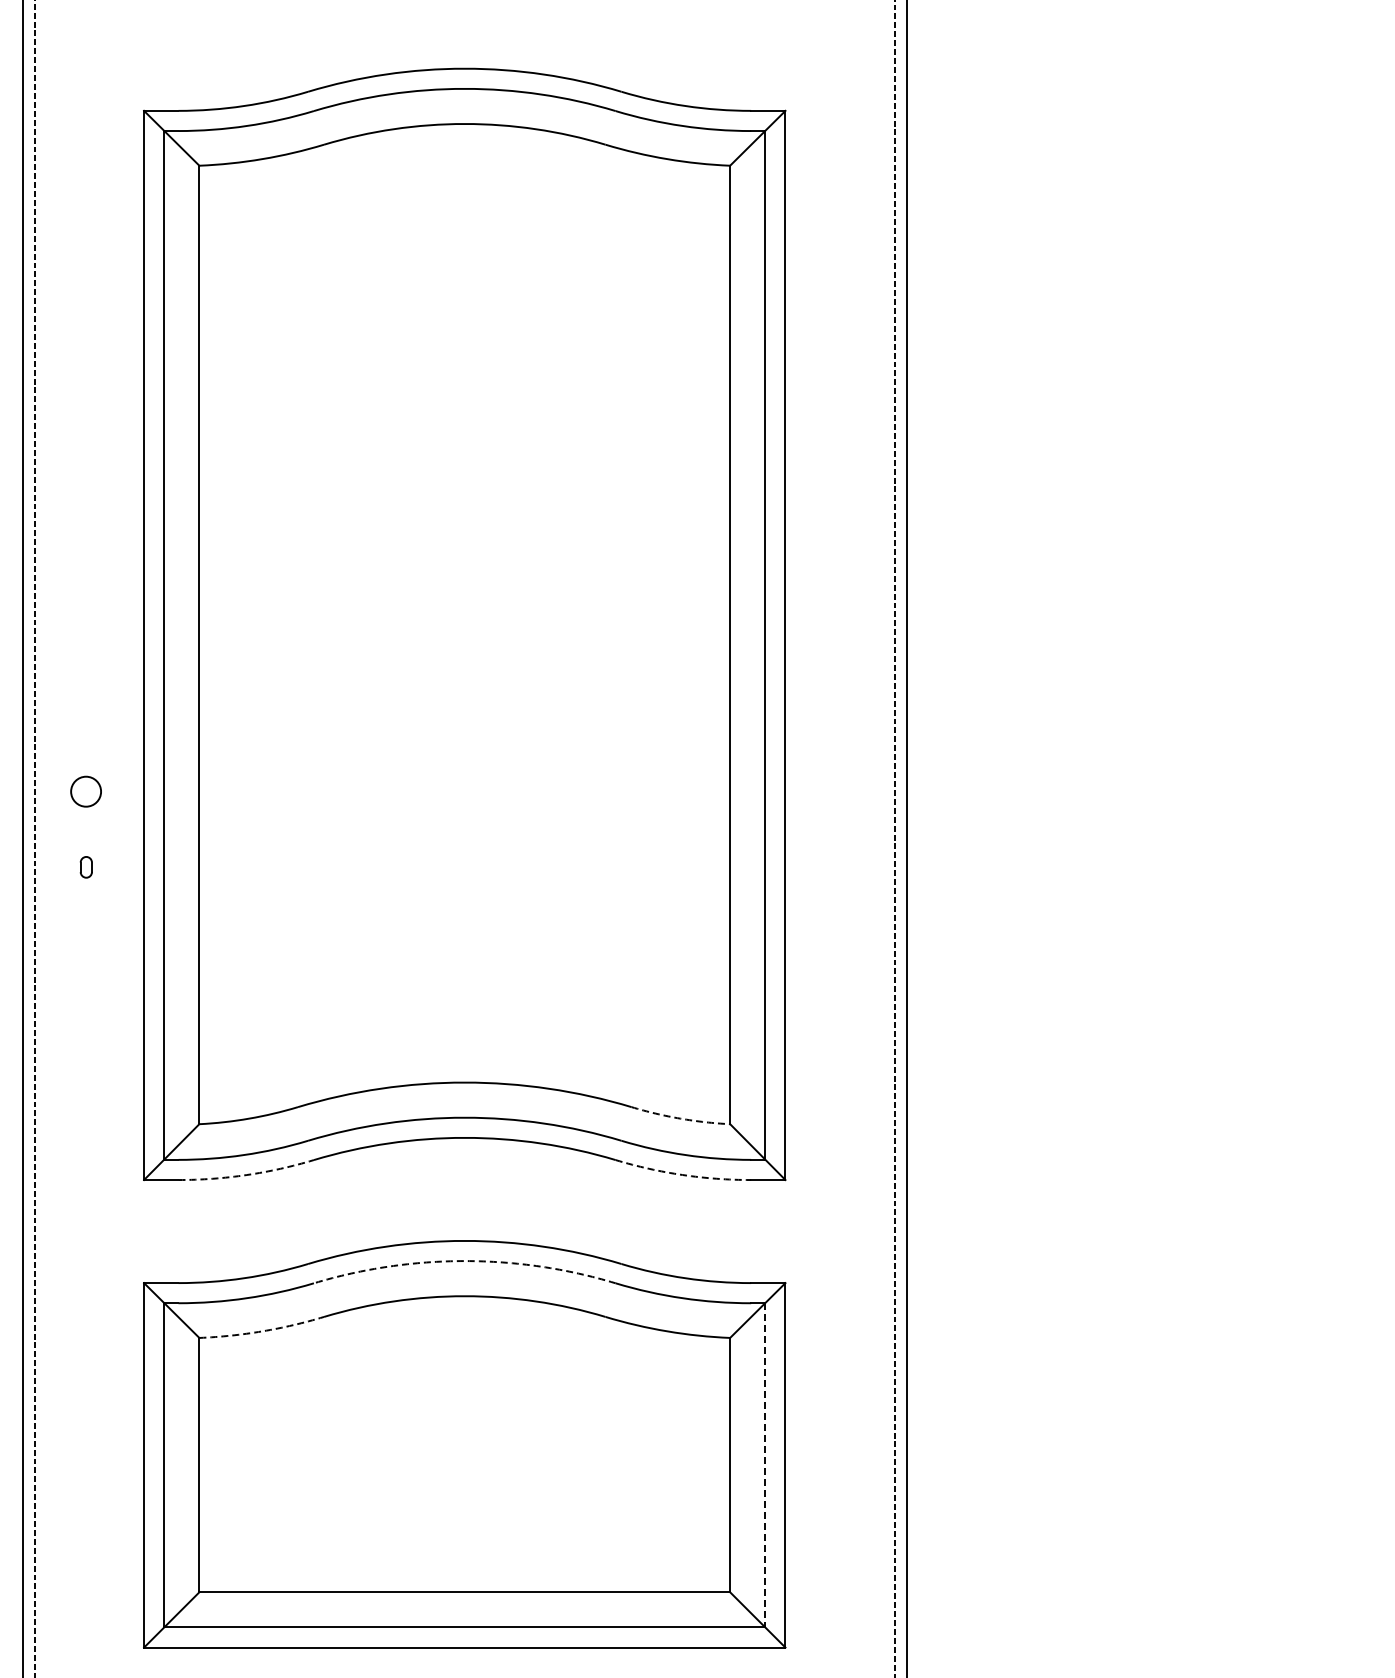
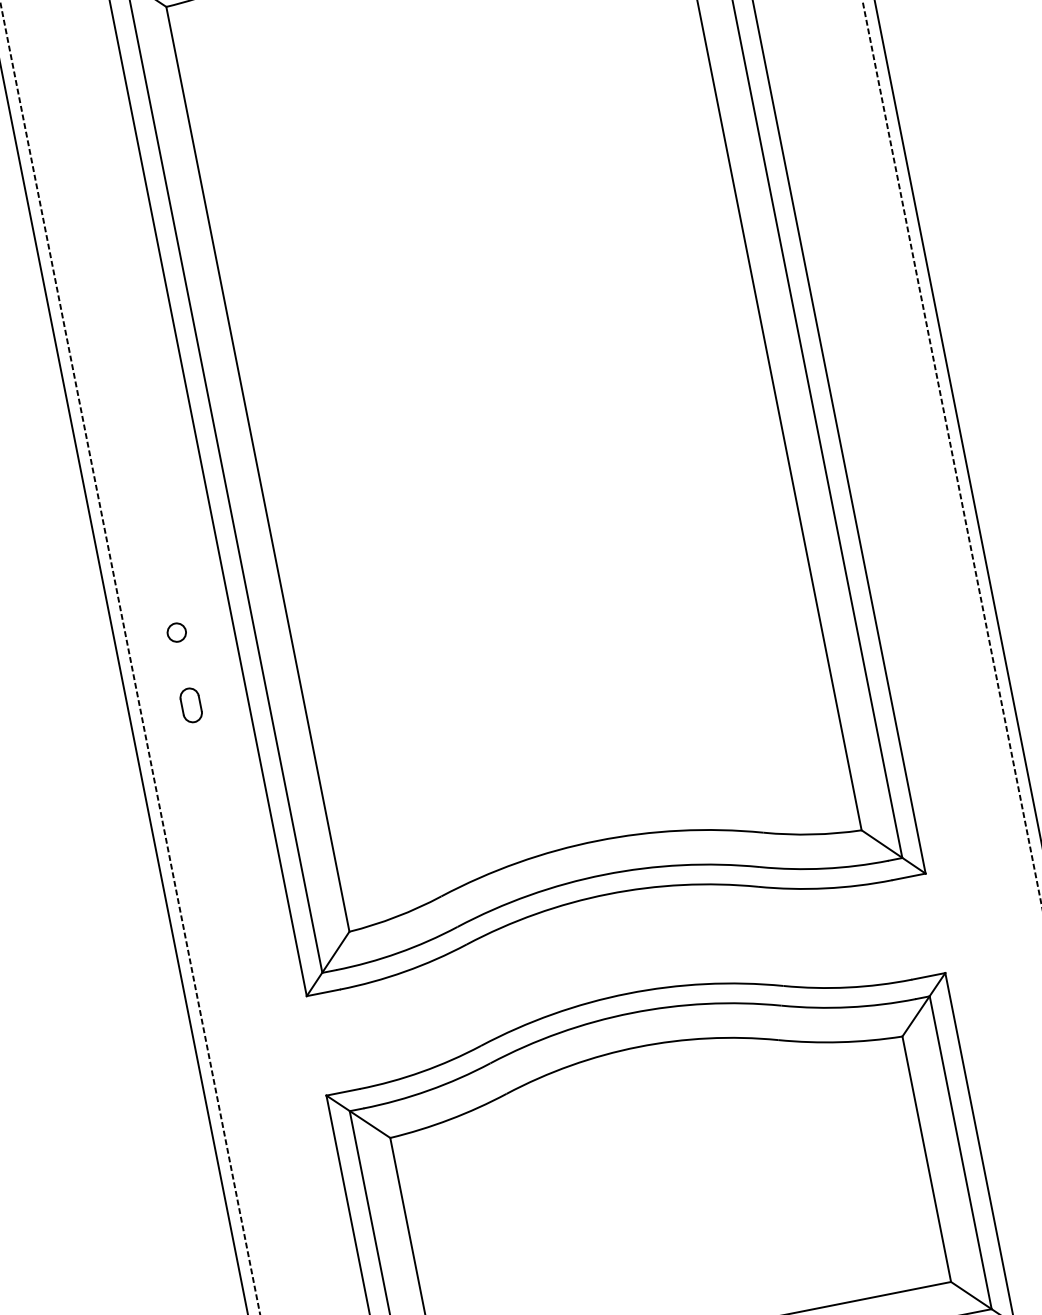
circle: (86, 791) -> (177, 632), size x0.62
part: (86, 867) -> (191, 705), size x1.67
arc: (680, 1118) -> (812, 834), dashed -> solid
arc: (246, 1175) -> (404, 972), dashed -> solid
arc: (682, 1175) -> (825, 888), dashed -> solid
arc: (464, 1261) -> (631, 1013), dashed -> solid
arc: (262, 1331) -> (449, 1119), dashed -> solid
line: (765, 1465) -> (960, 1152), dashed -> solid

